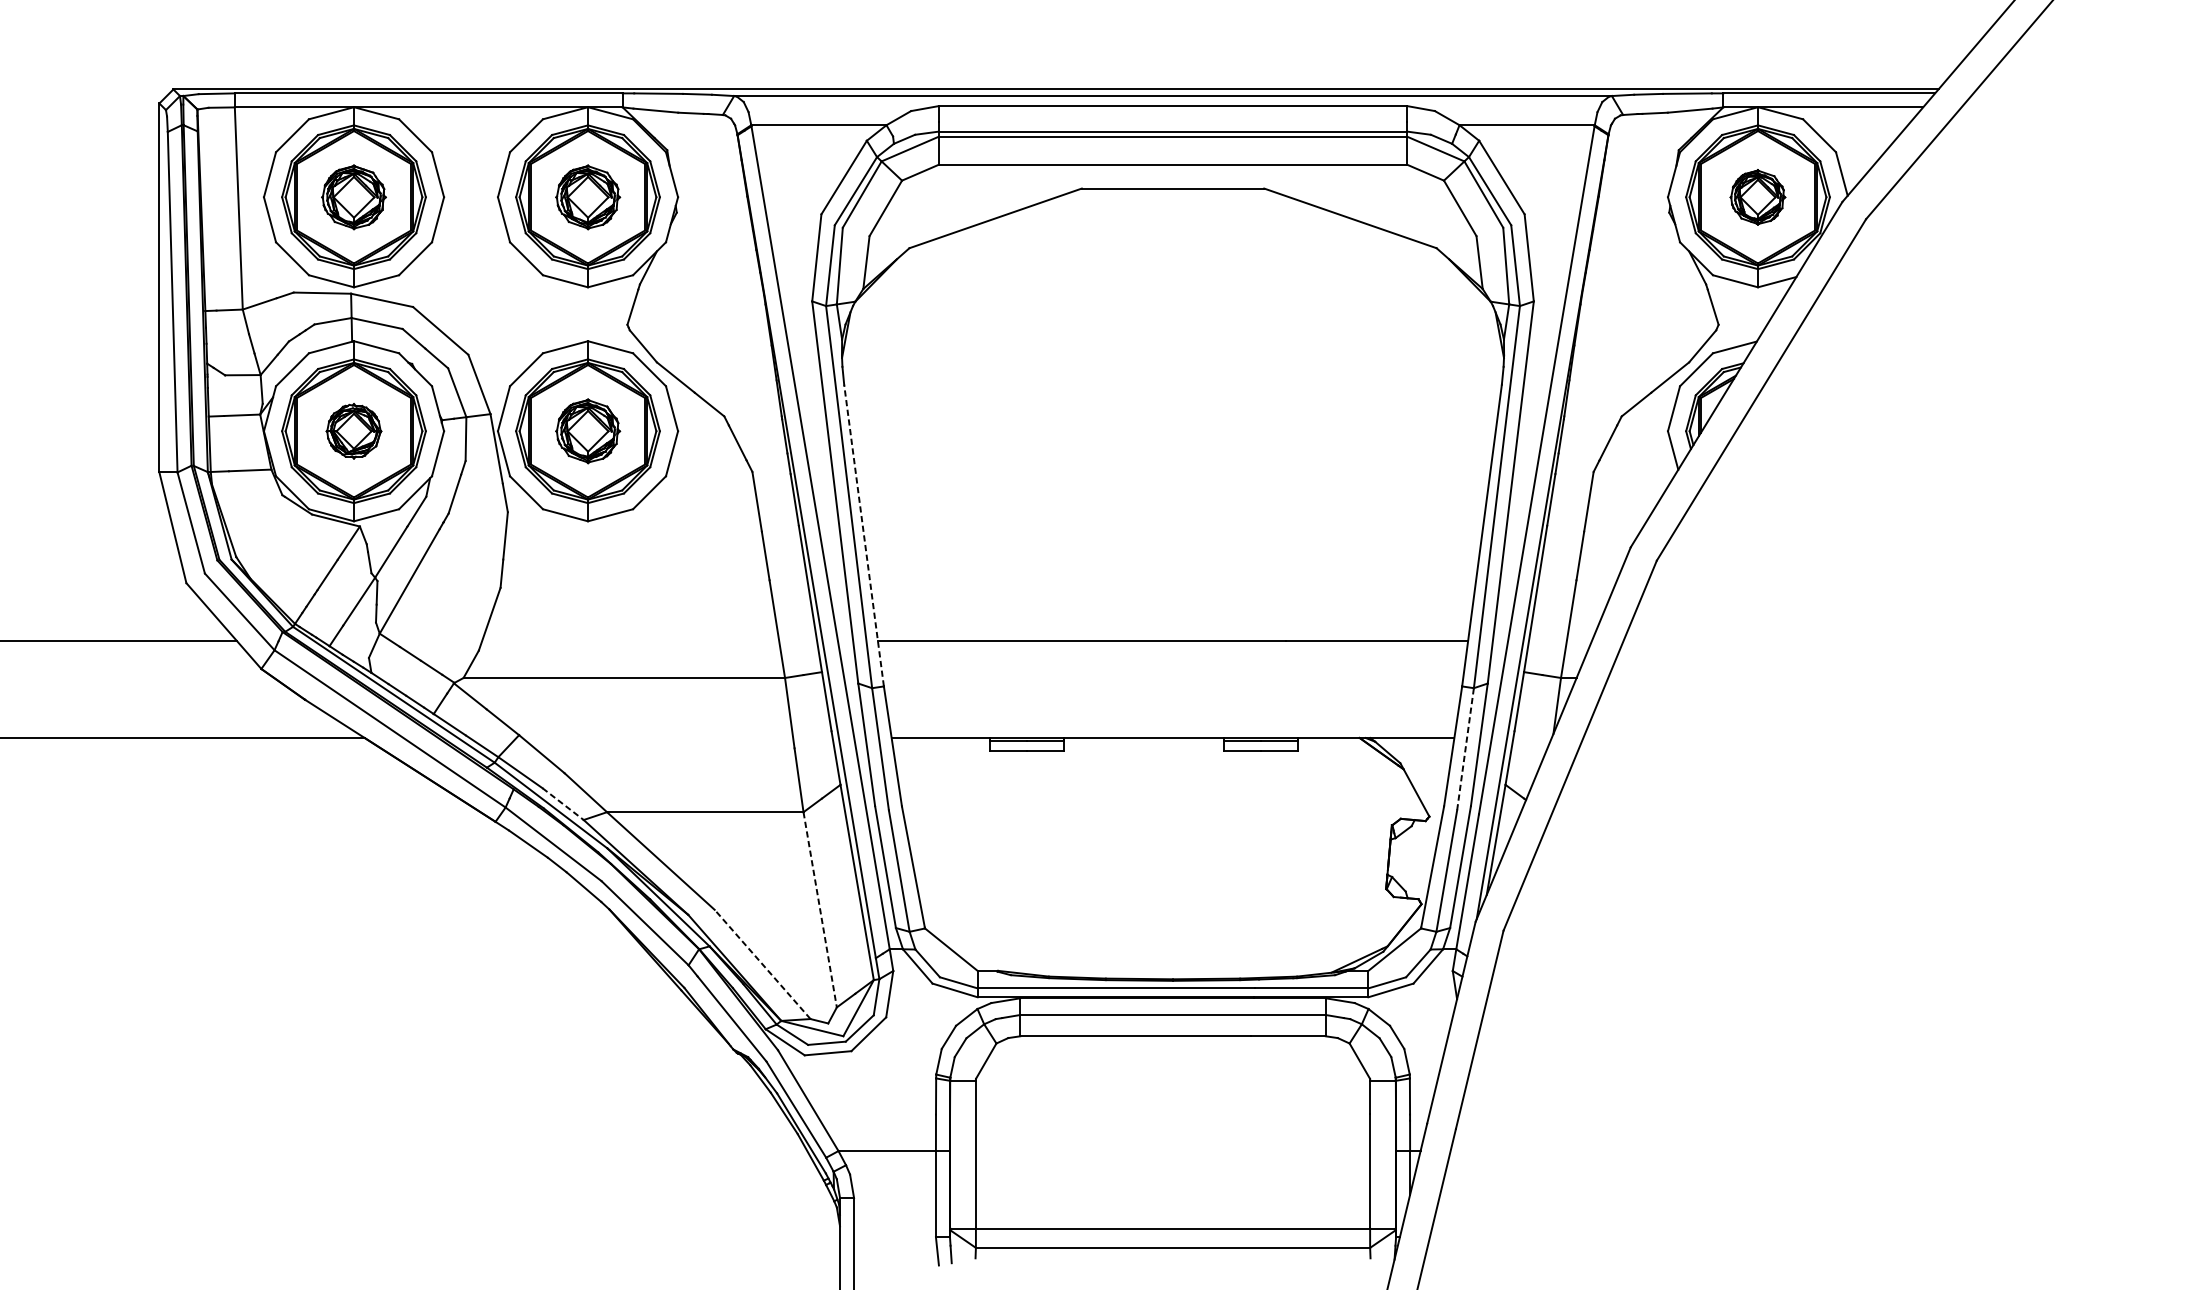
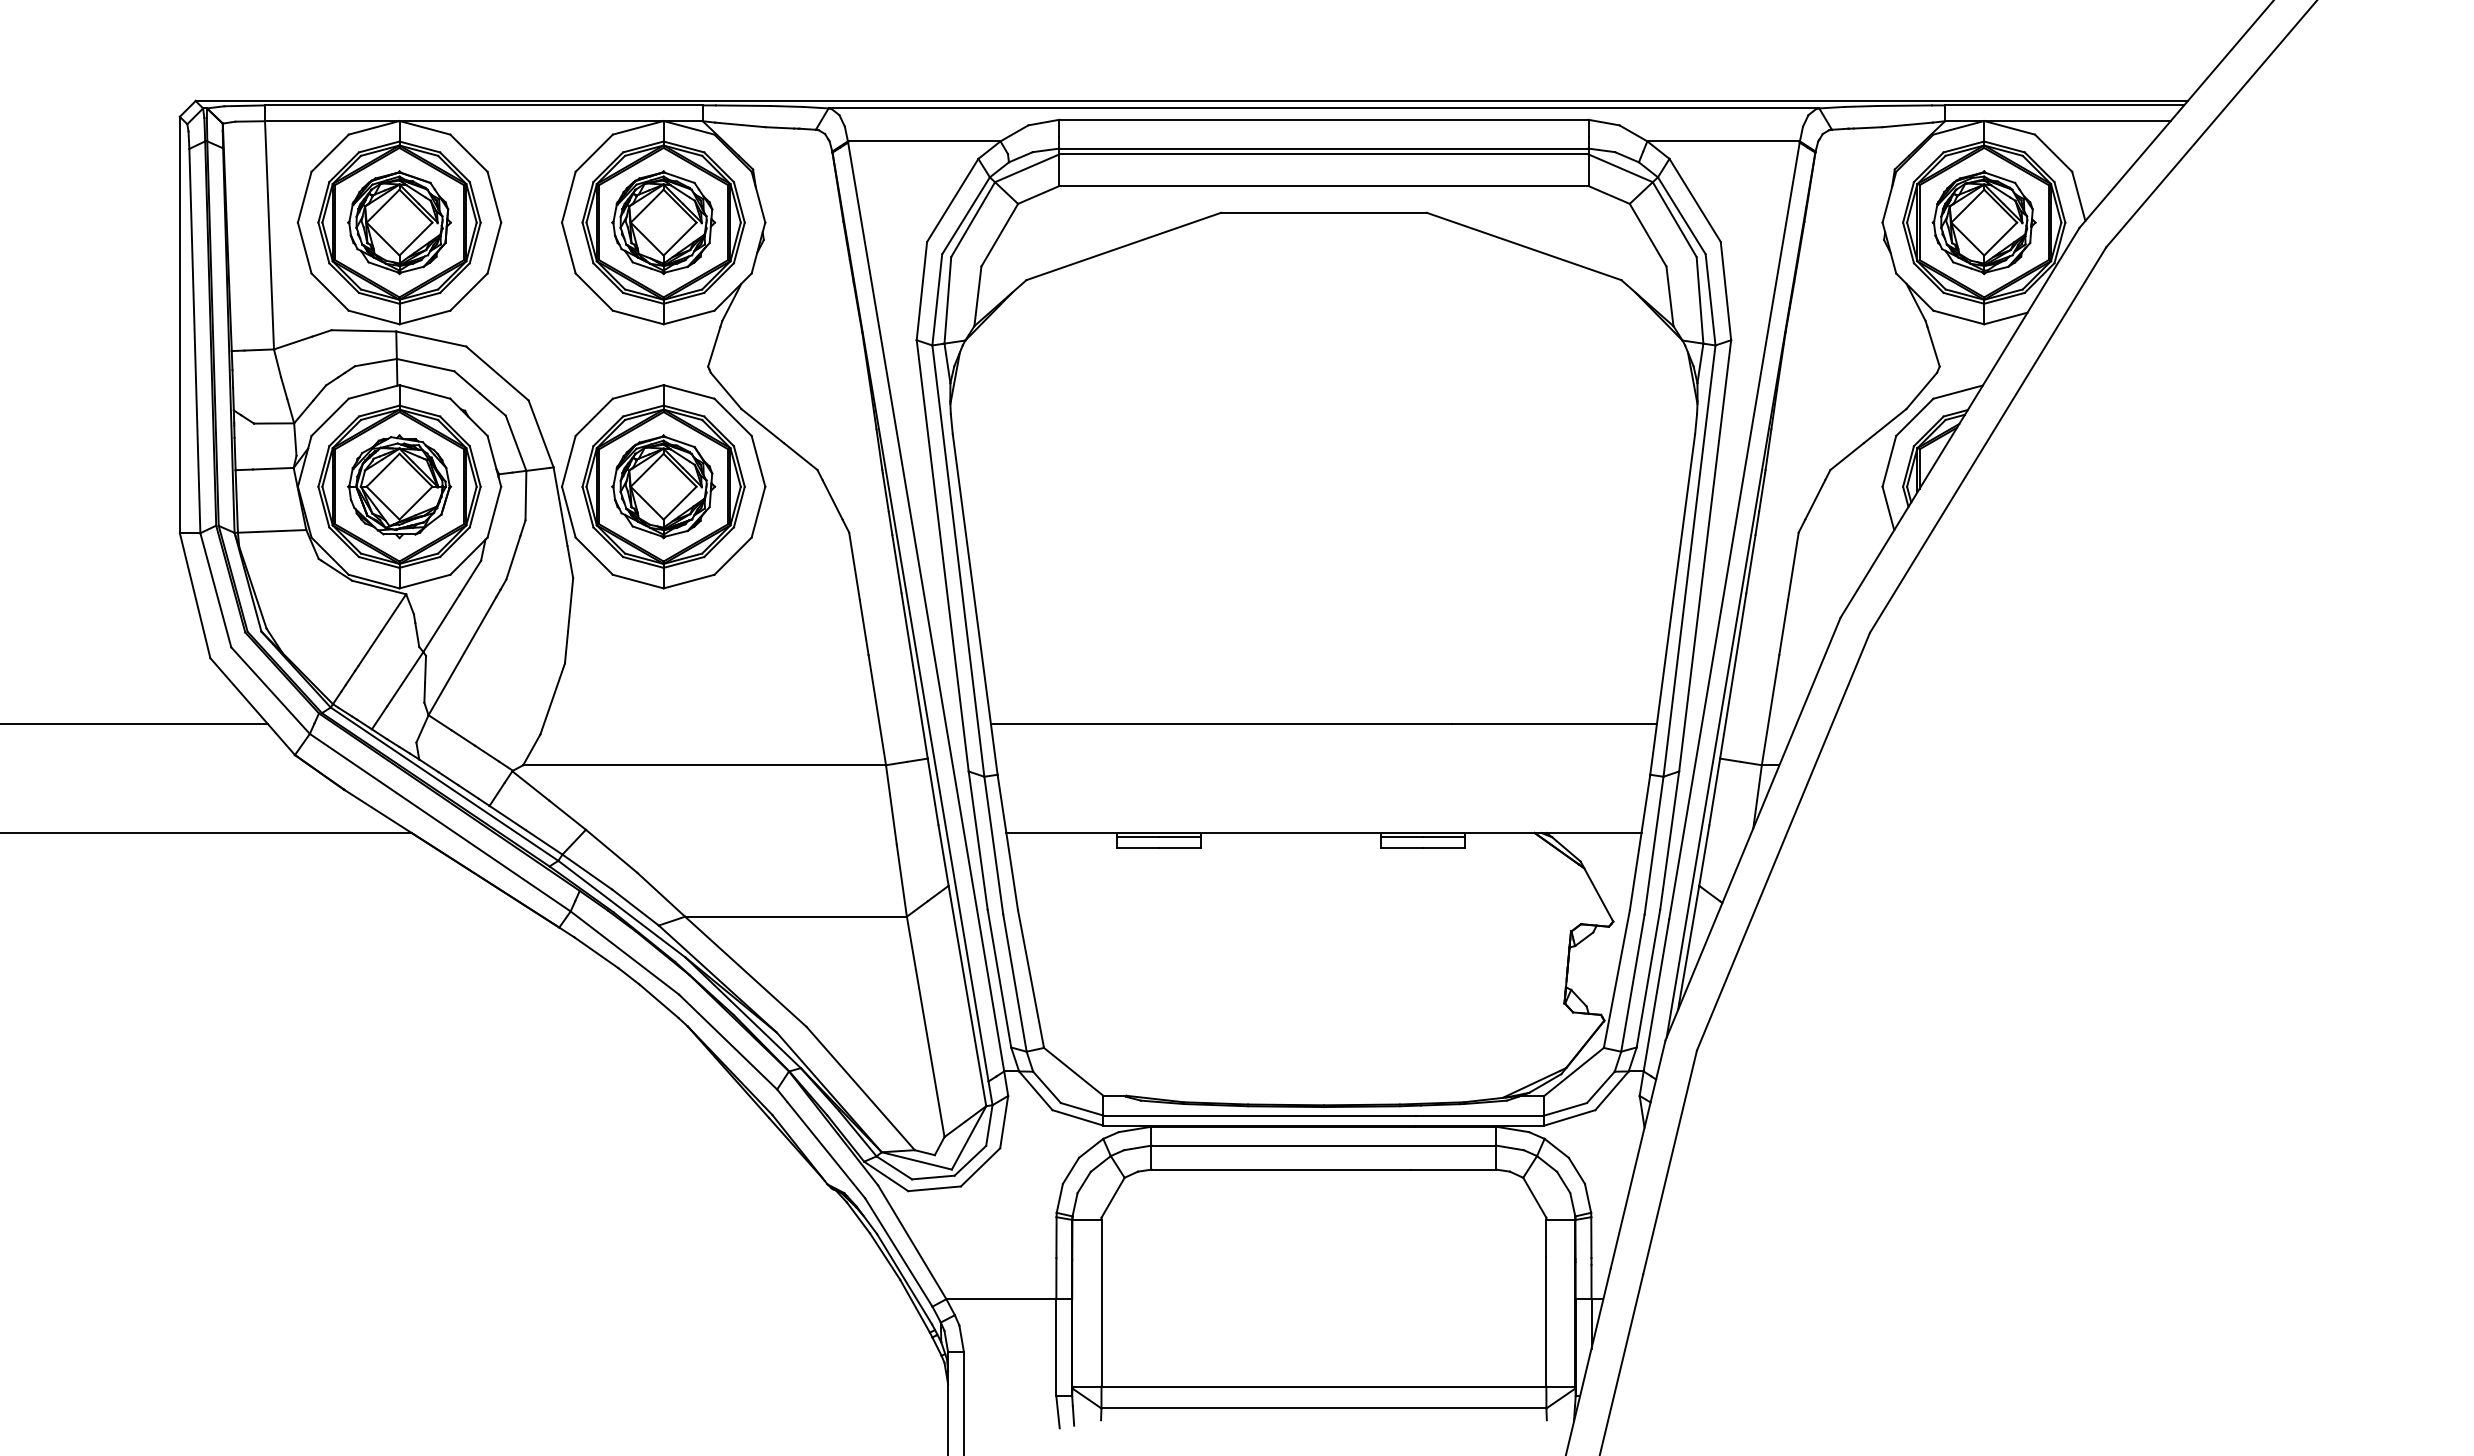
part: (353, 197) -> (399, 222), size x1.43
part: (587, 197) -> (663, 222), size x1.43
part: (1757, 197) -> (1983, 222), size x1.67
part: (353, 431) -> (399, 486), size x1.67
part: (587, 431) -> (663, 486), size x1.43
line: (864, 535) -> (975, 604), dashed -> solid
line: (1465, 749) -> (1654, 845), dashed -> solid
line: (563, 804) -> (635, 907), dashed -> solid
line: (820, 909) -> (925, 1026), dashed -> solid
line: (762, 964) -> (860, 1088), dashed -> solid

